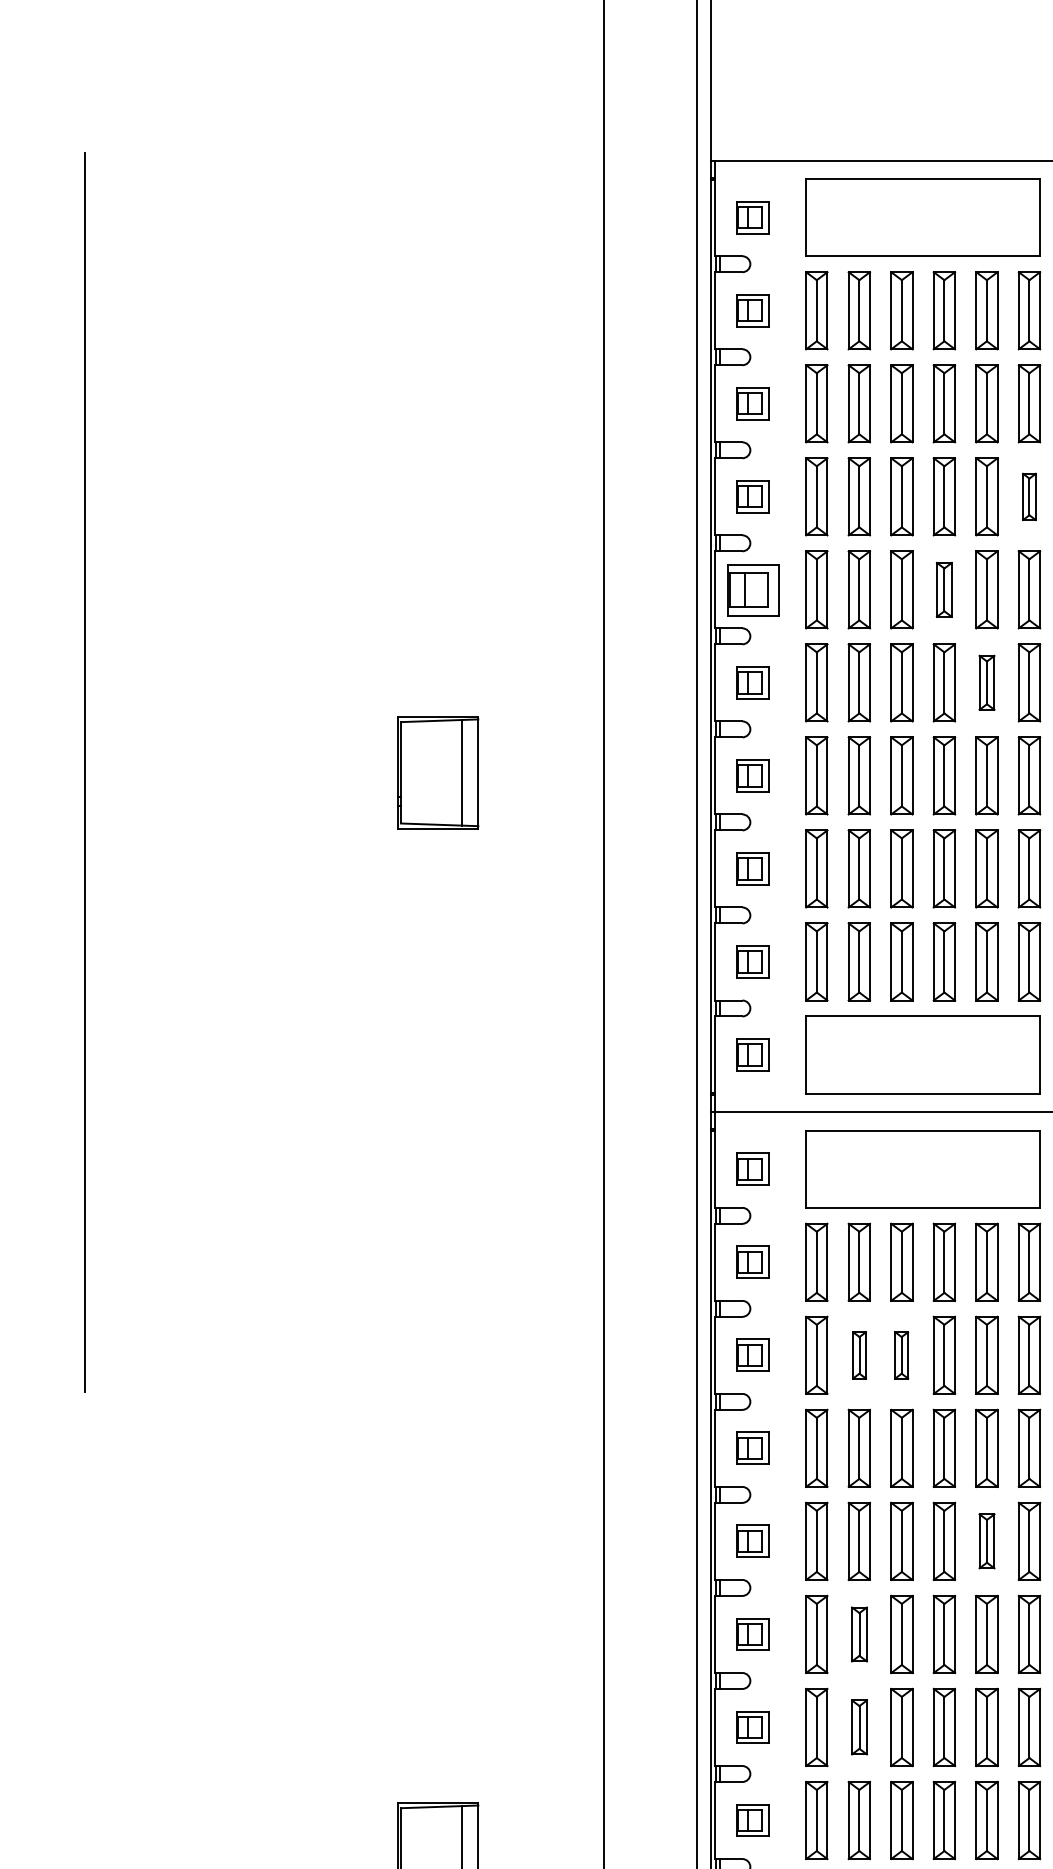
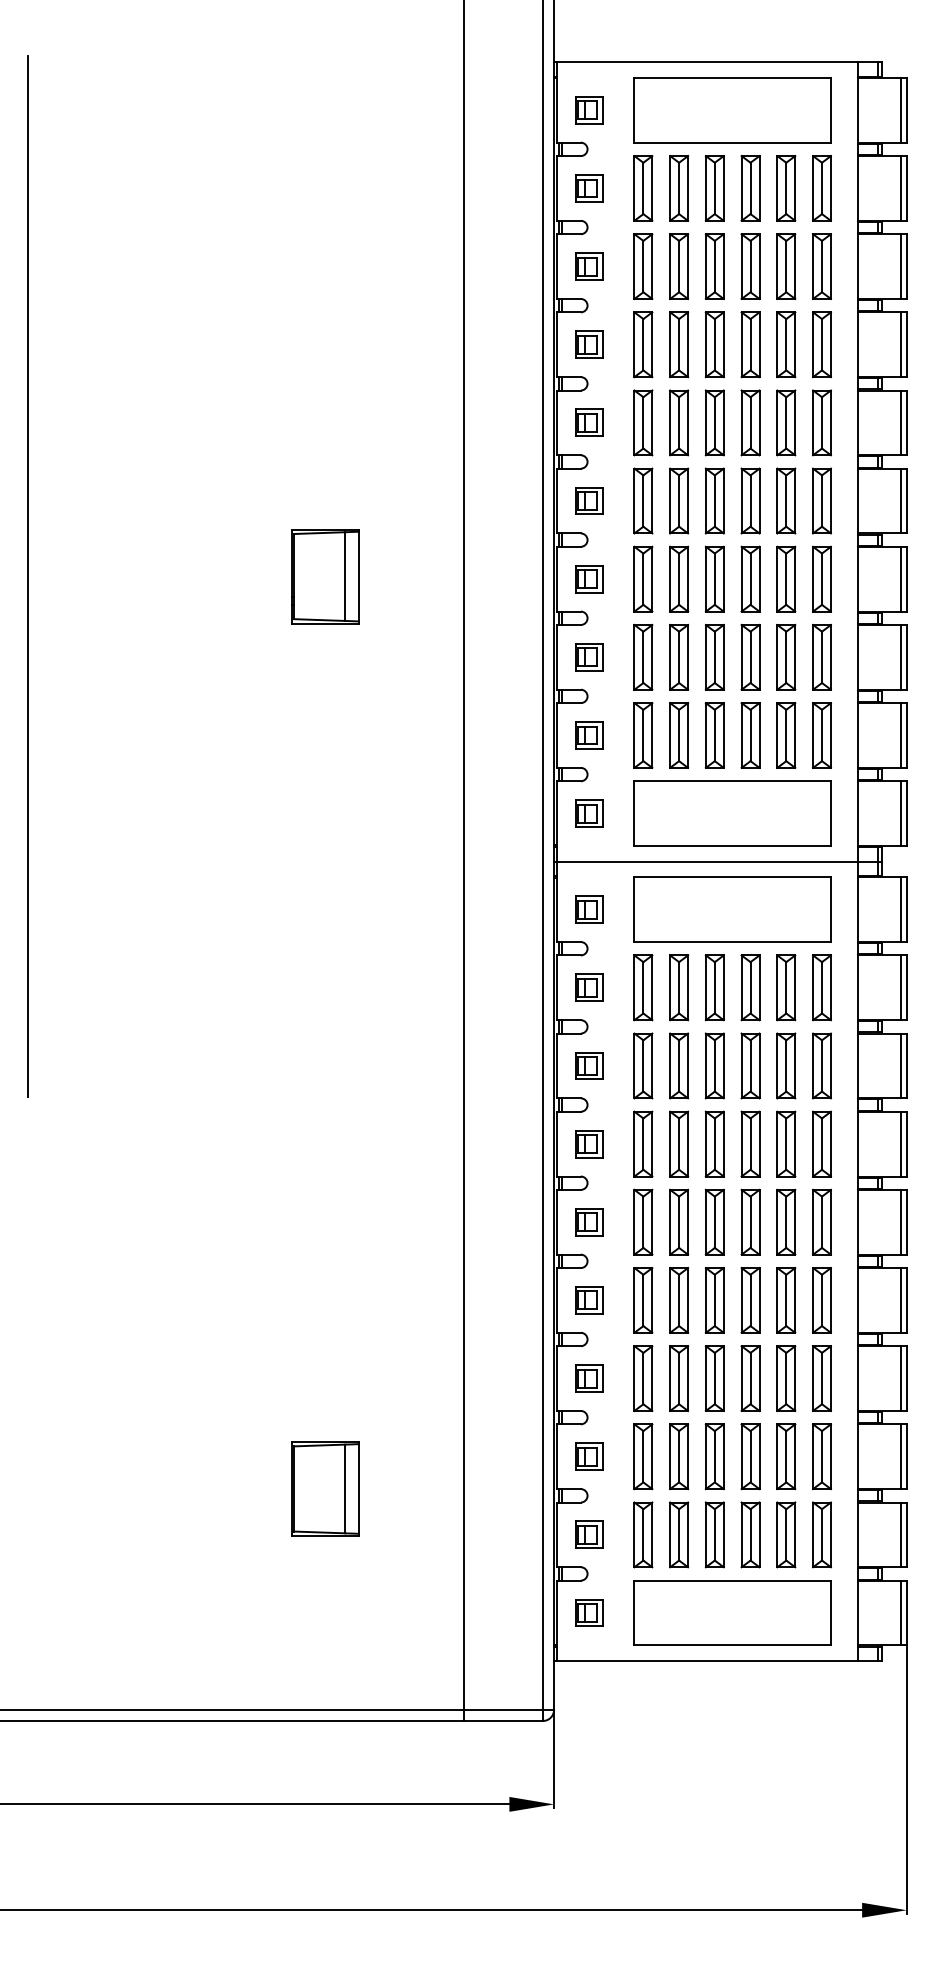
part: (1028, 496) -> (821, 344), size x1.67
part: (752, 589) -> (589, 422), size x0.62
part: (944, 589) -> (750, 422), size x1.43
part: (987, 682) -> (786, 500), size x1.43
part: (859, 1354) -> (679, 1065), size x1.67
part: (901, 1354) -> (714, 1065), size x1.67
part: (987, 1540) -> (786, 1221), size x1.43
part: (859, 1634) -> (679, 1300), size x1.43
part: (859, 1727) -> (679, 1378), size x1.43

